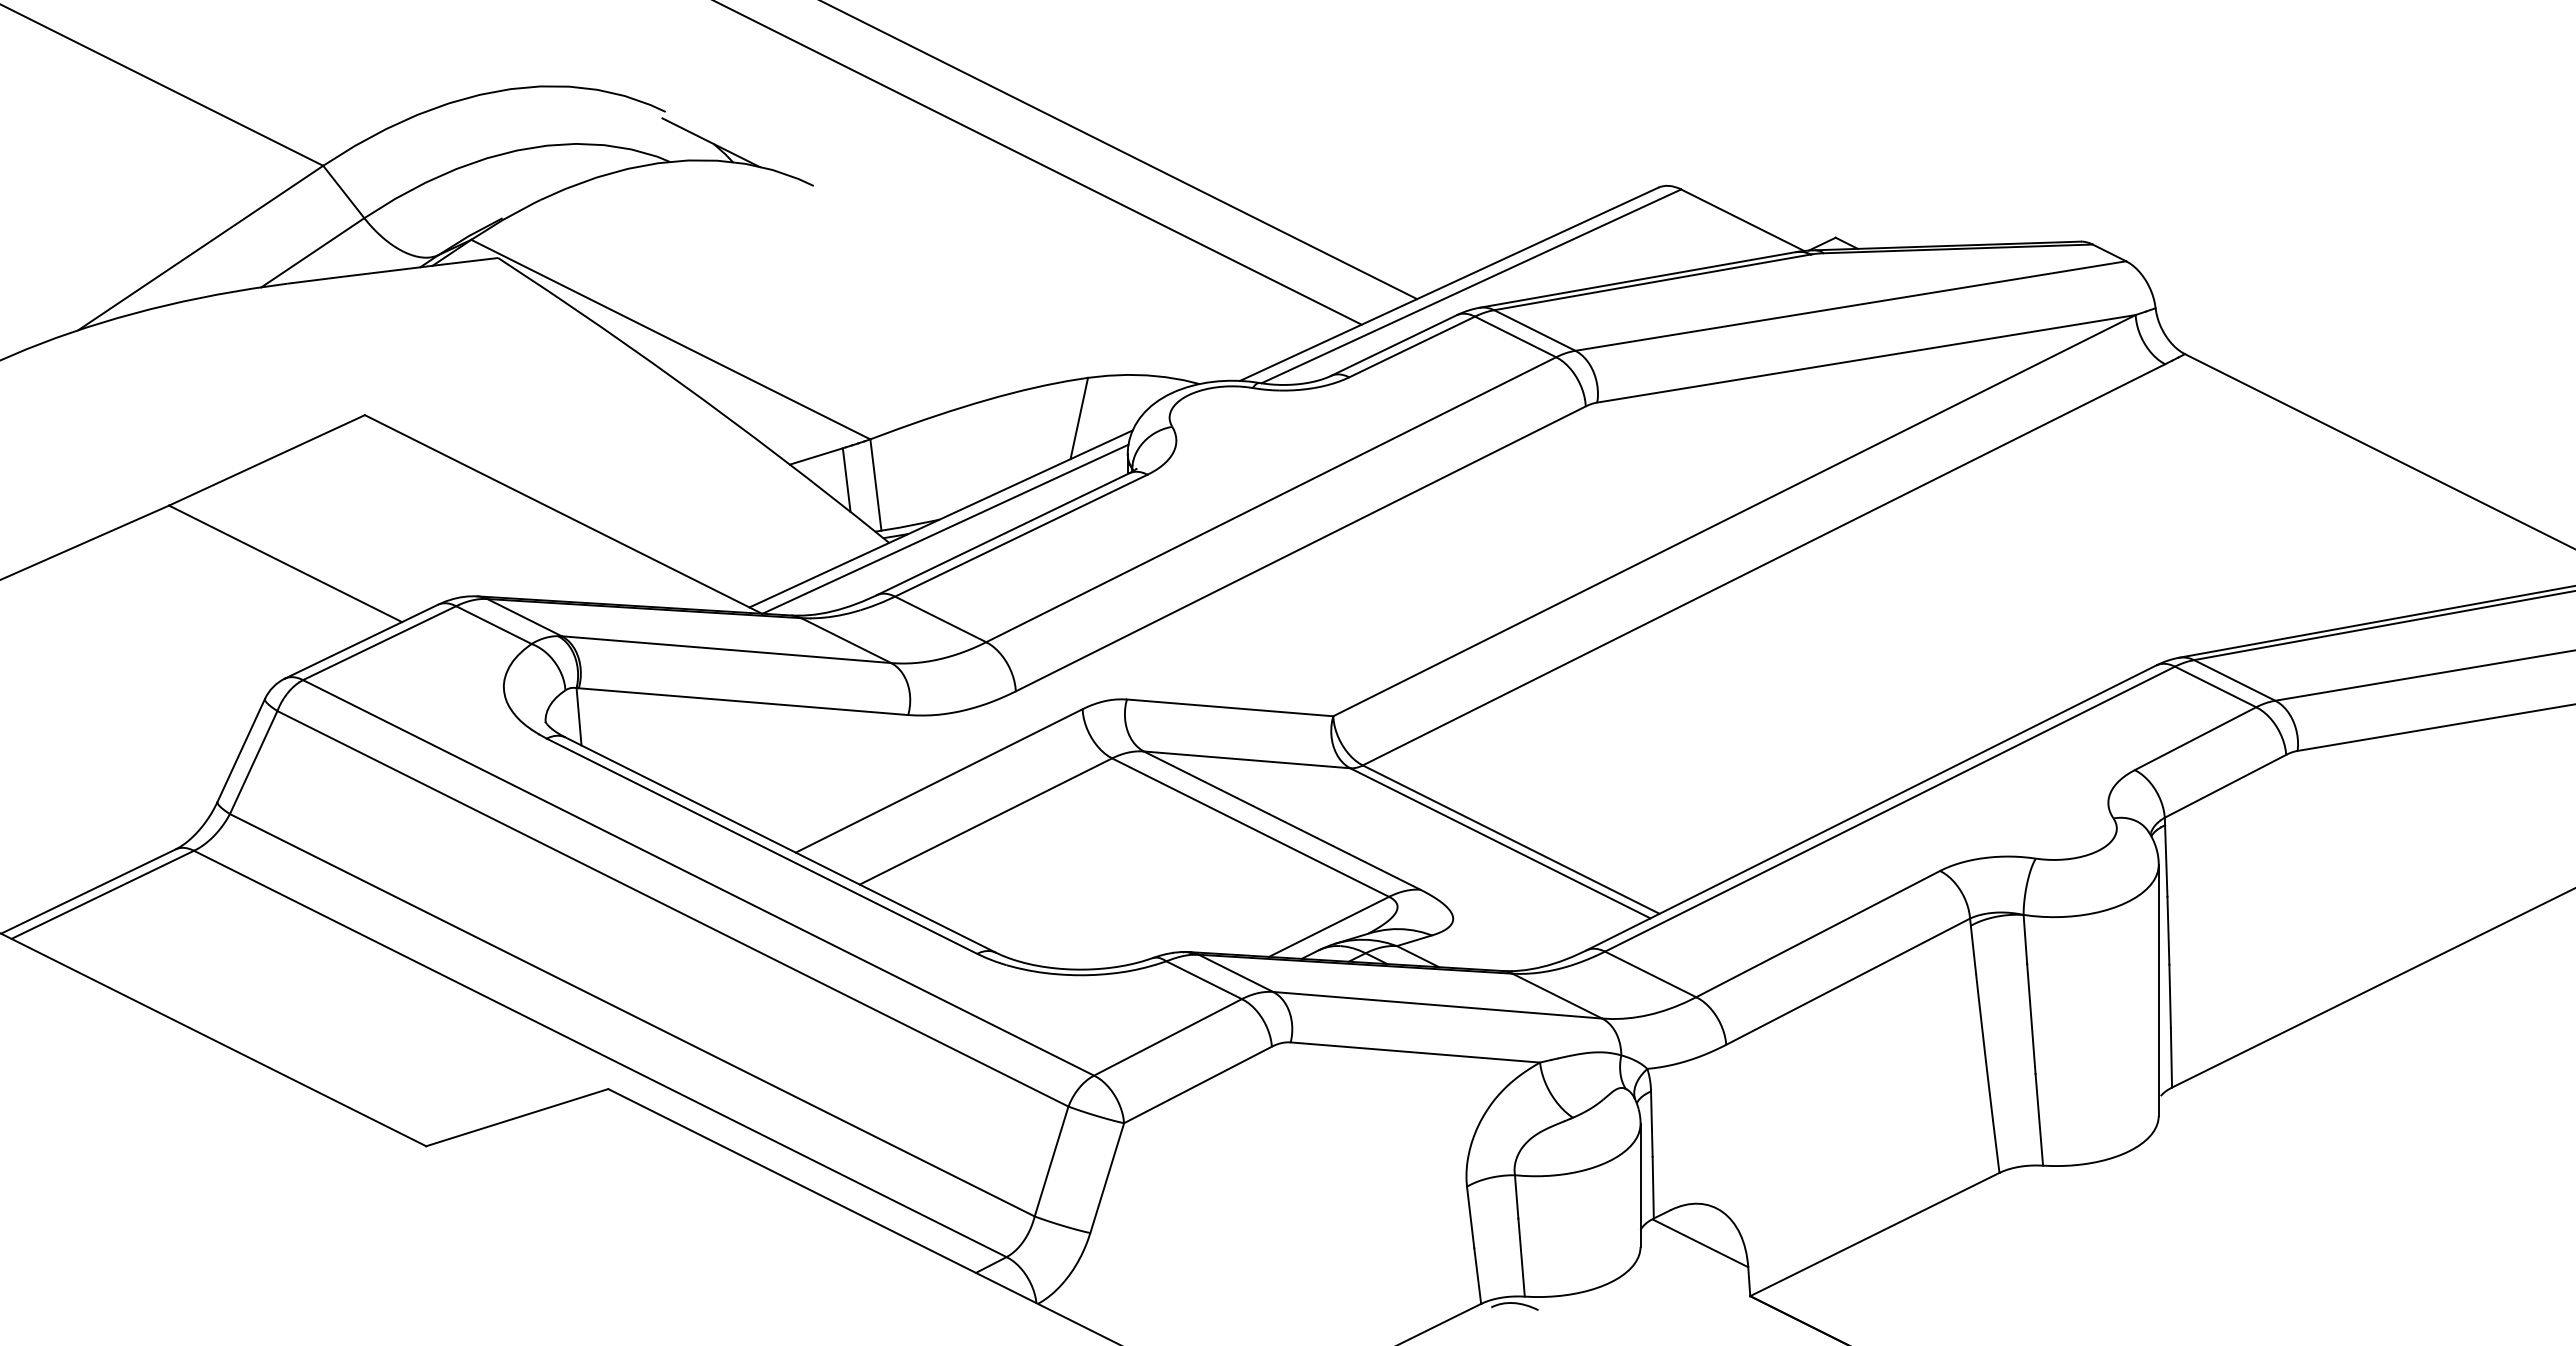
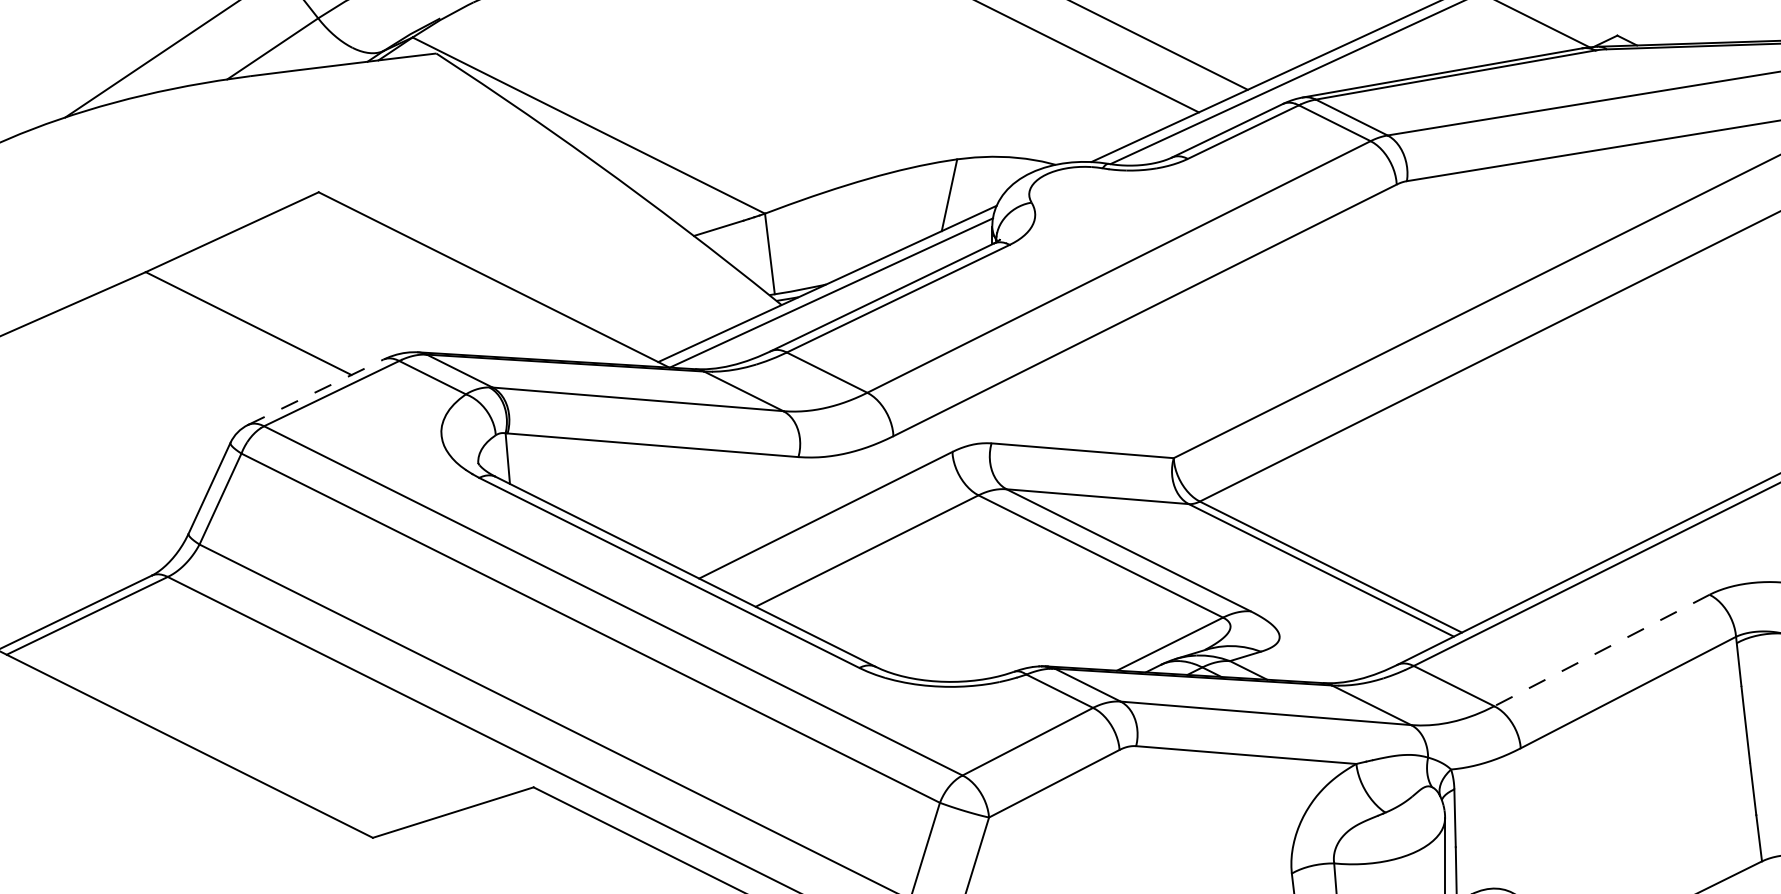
line: (846, 479) -> (743, 249), removed
line: (361, 641) -> (315, 392), solid -> dashed
line: (1817, 934) -> (1601, 650), solid -> dashed

